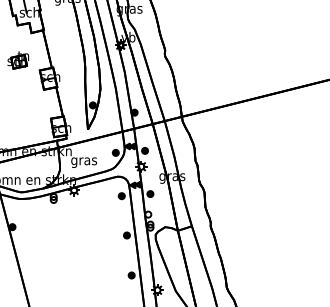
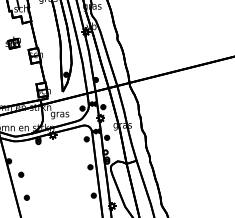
part: (29, 245) -> (21, 174), added
part: (37, 278) -> (26, 197), added

